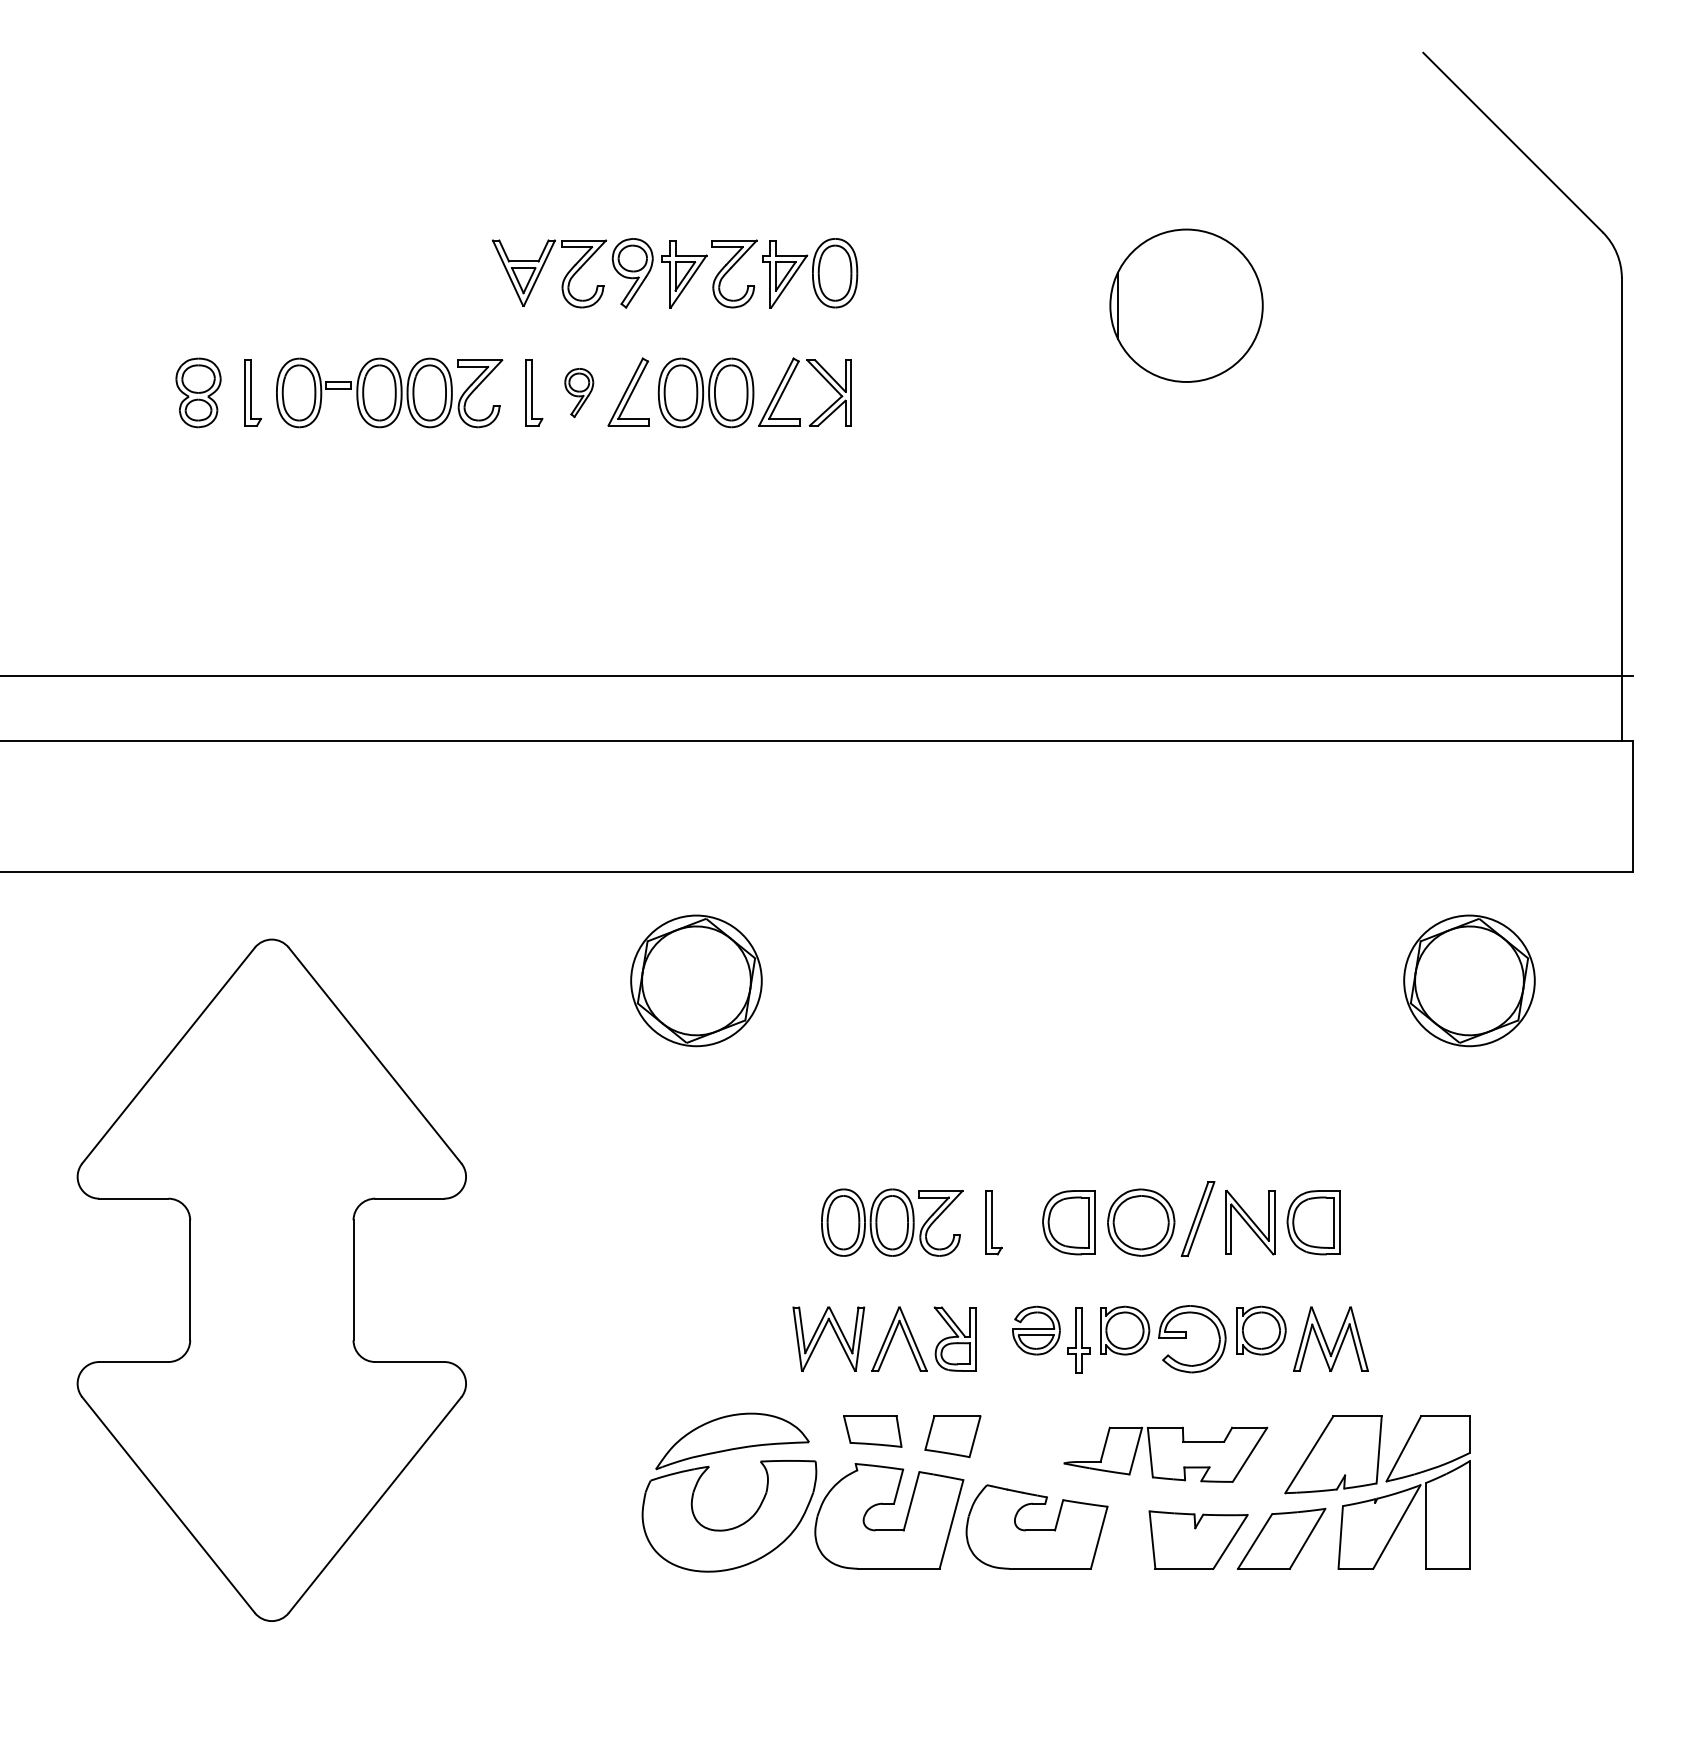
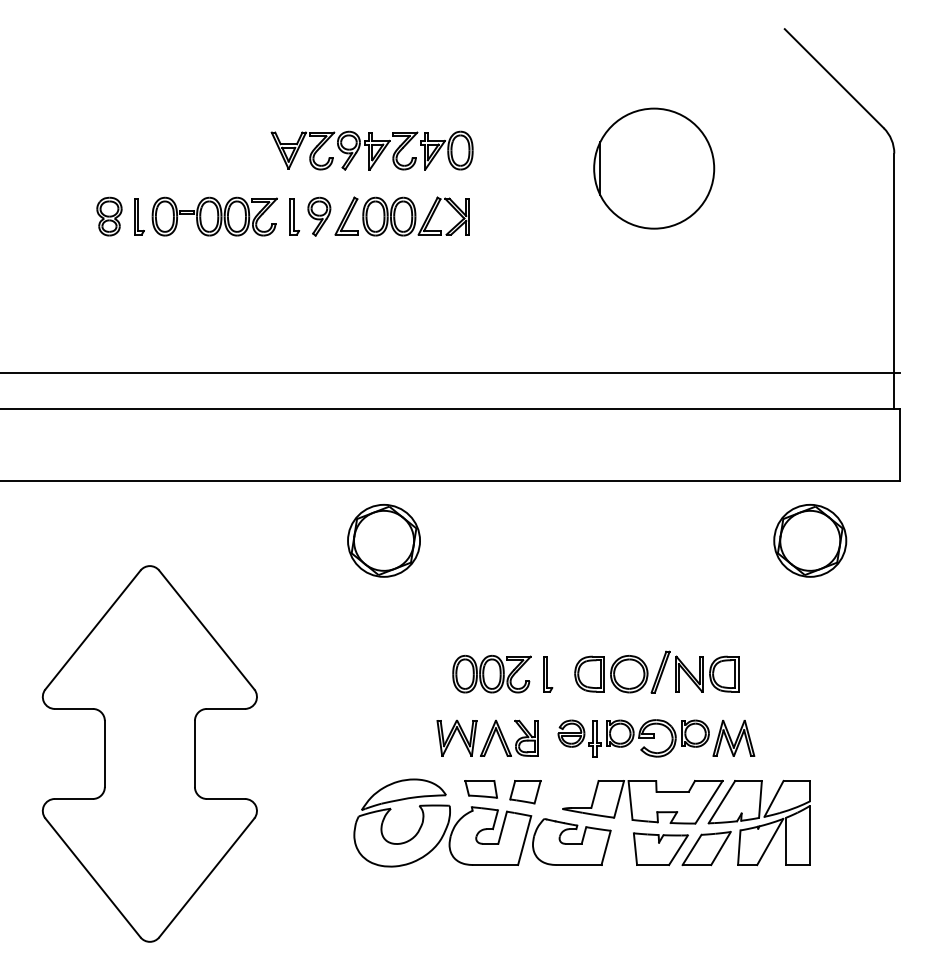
part: (1186, 305) -> (654, 168), size x1.43
part: (579, 392) -> (319, 216), size x1.43
part: (271, 1279) -> (149, 753), moved
part: (1165, 1453) -> (642, 801), size x1.43

